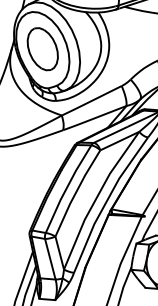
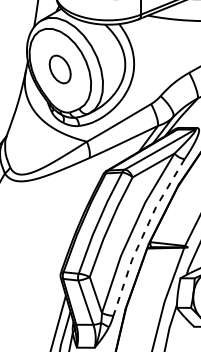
part: (42, 49) -> (59, 69), size x0.6
line: (106, 203) -> (143, 235), solid -> dashed

